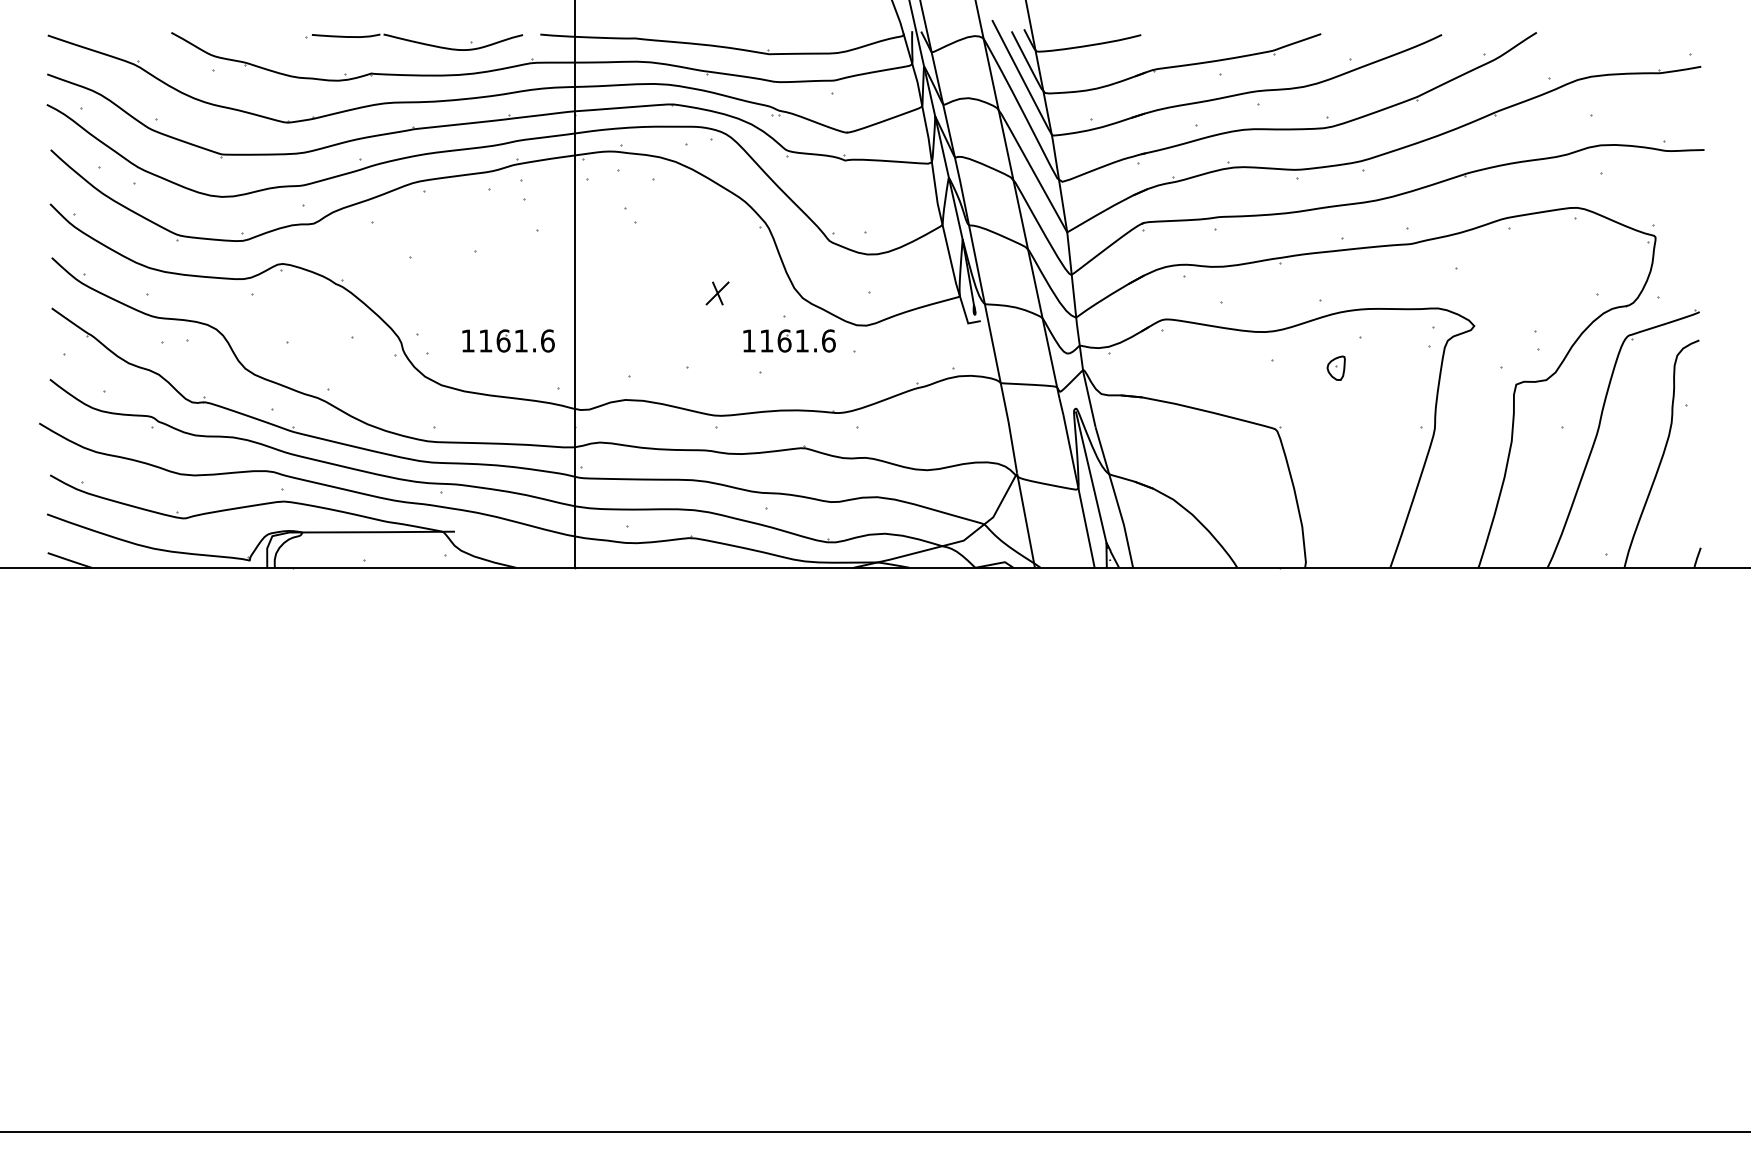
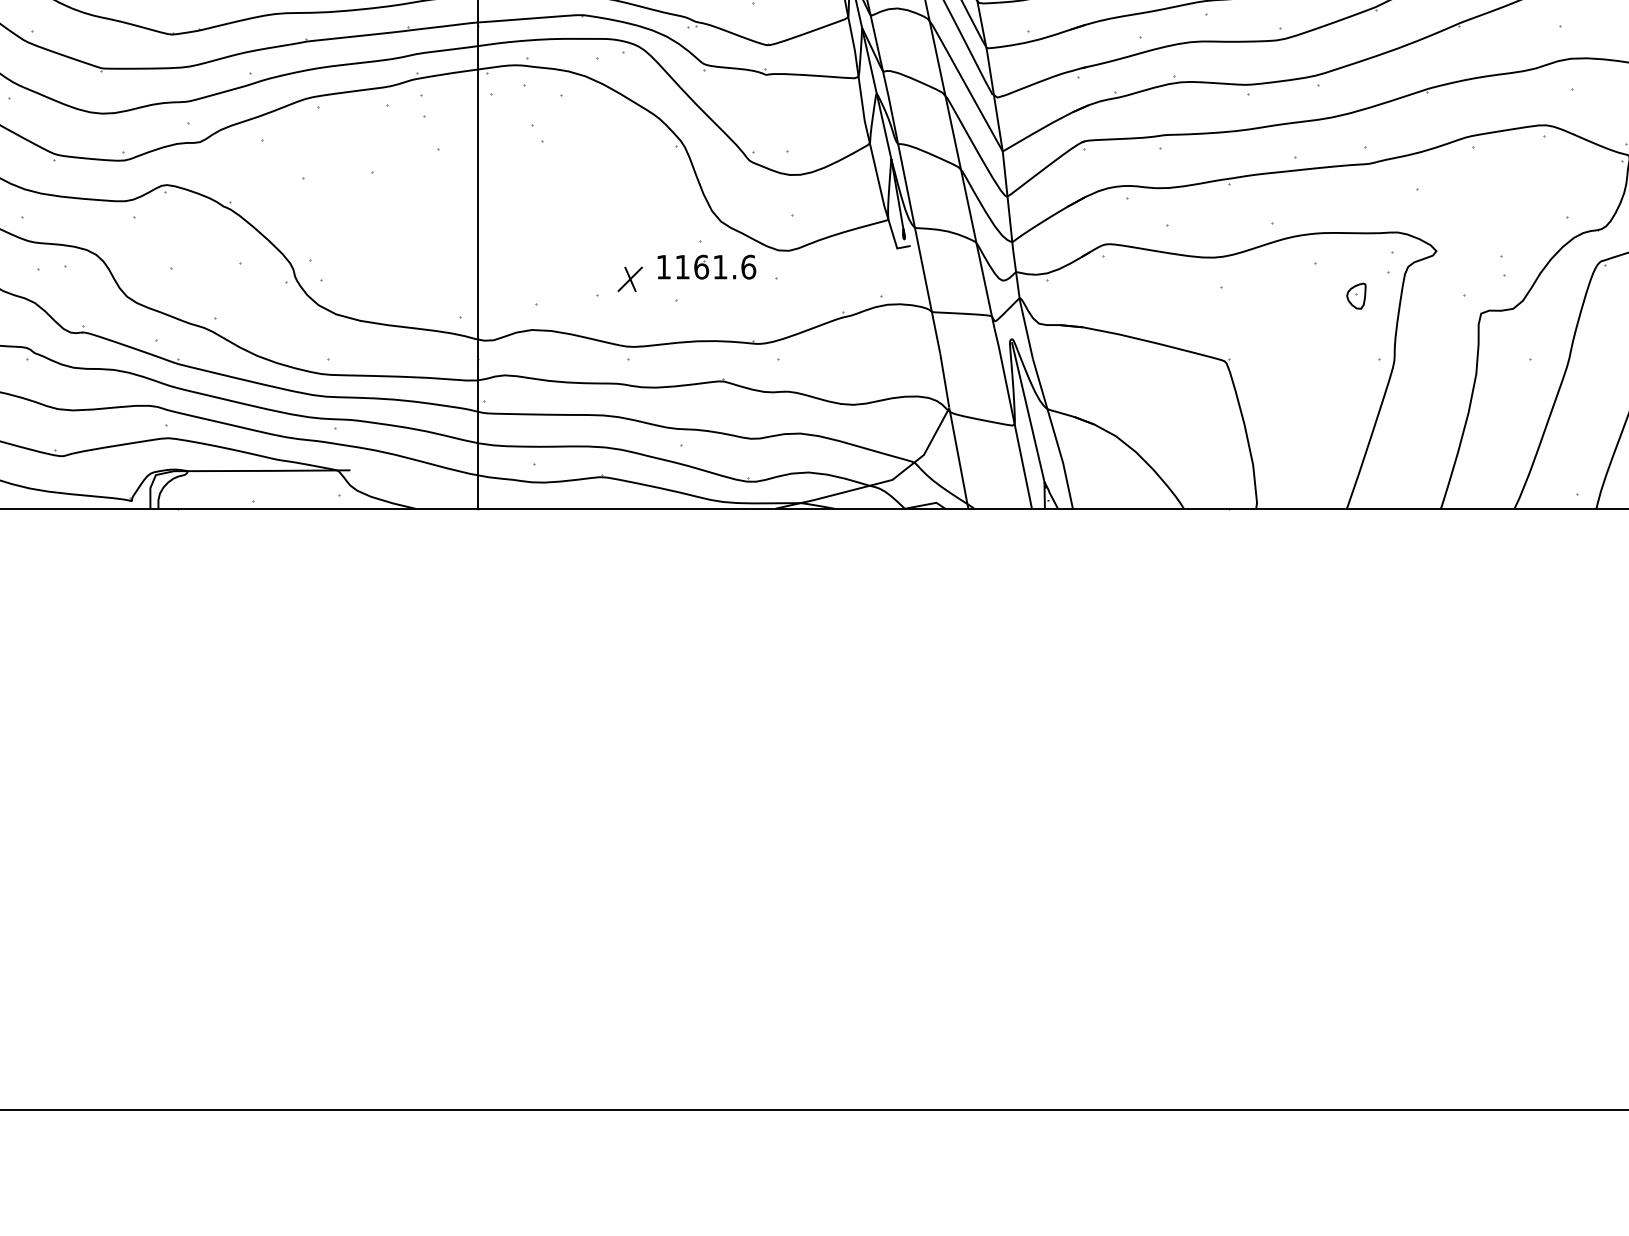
part: (717, 293) -> (630, 279), moved
part: (508, 340) -> (407, 266), removed
part: (1335, 367) -> (1355, 295), moved

